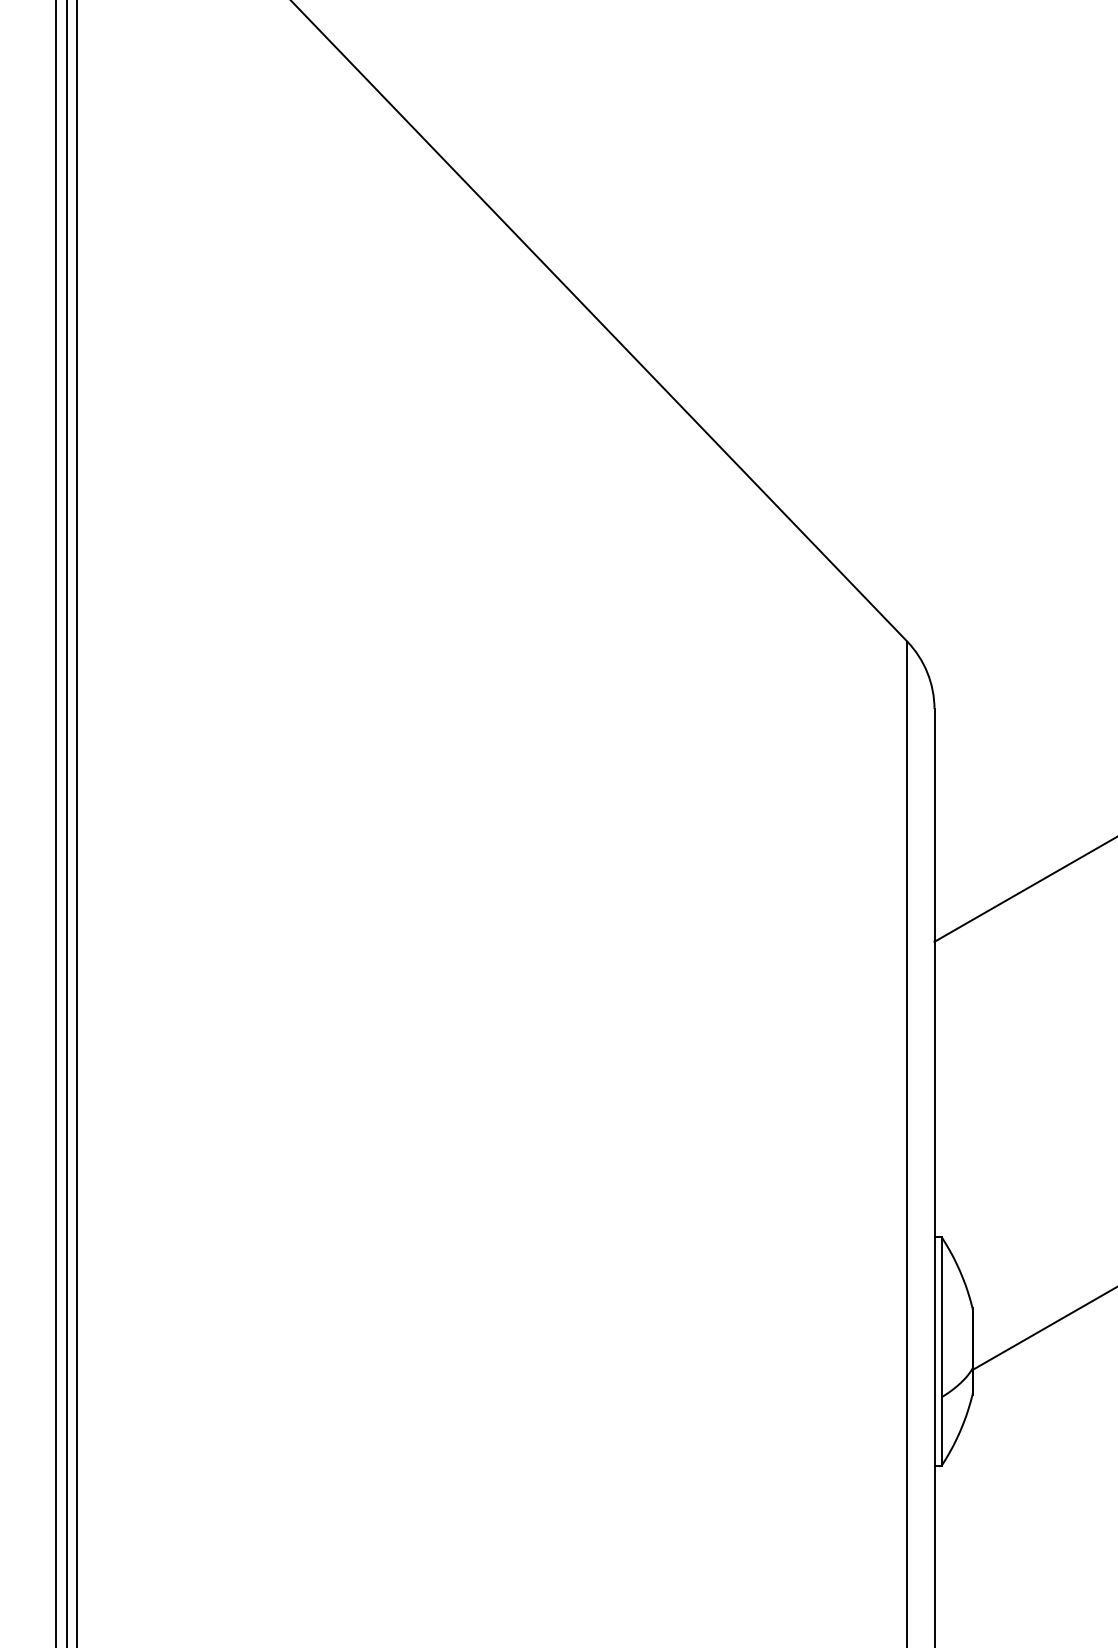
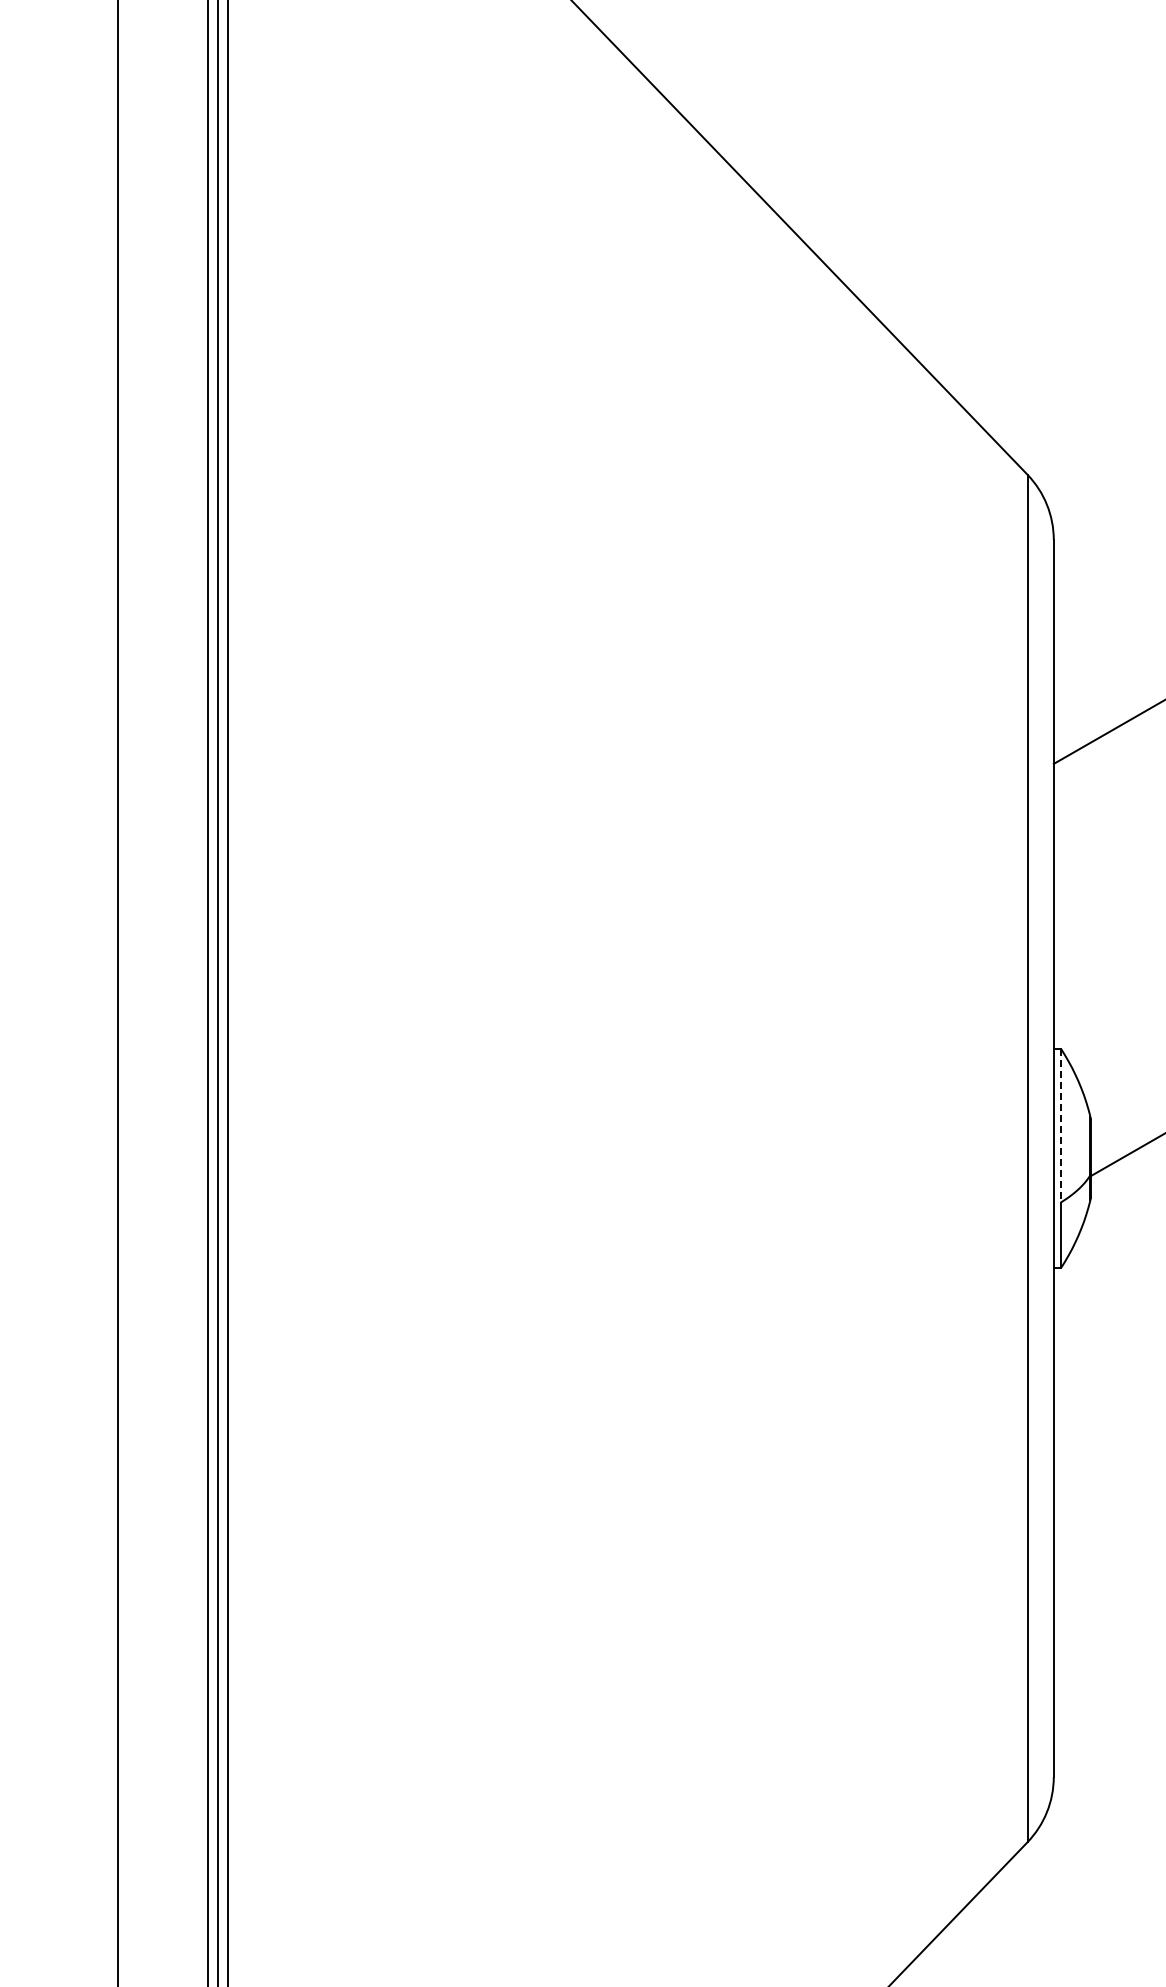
line: (941, 1317) -> (1060, 1125), solid -> dashed

